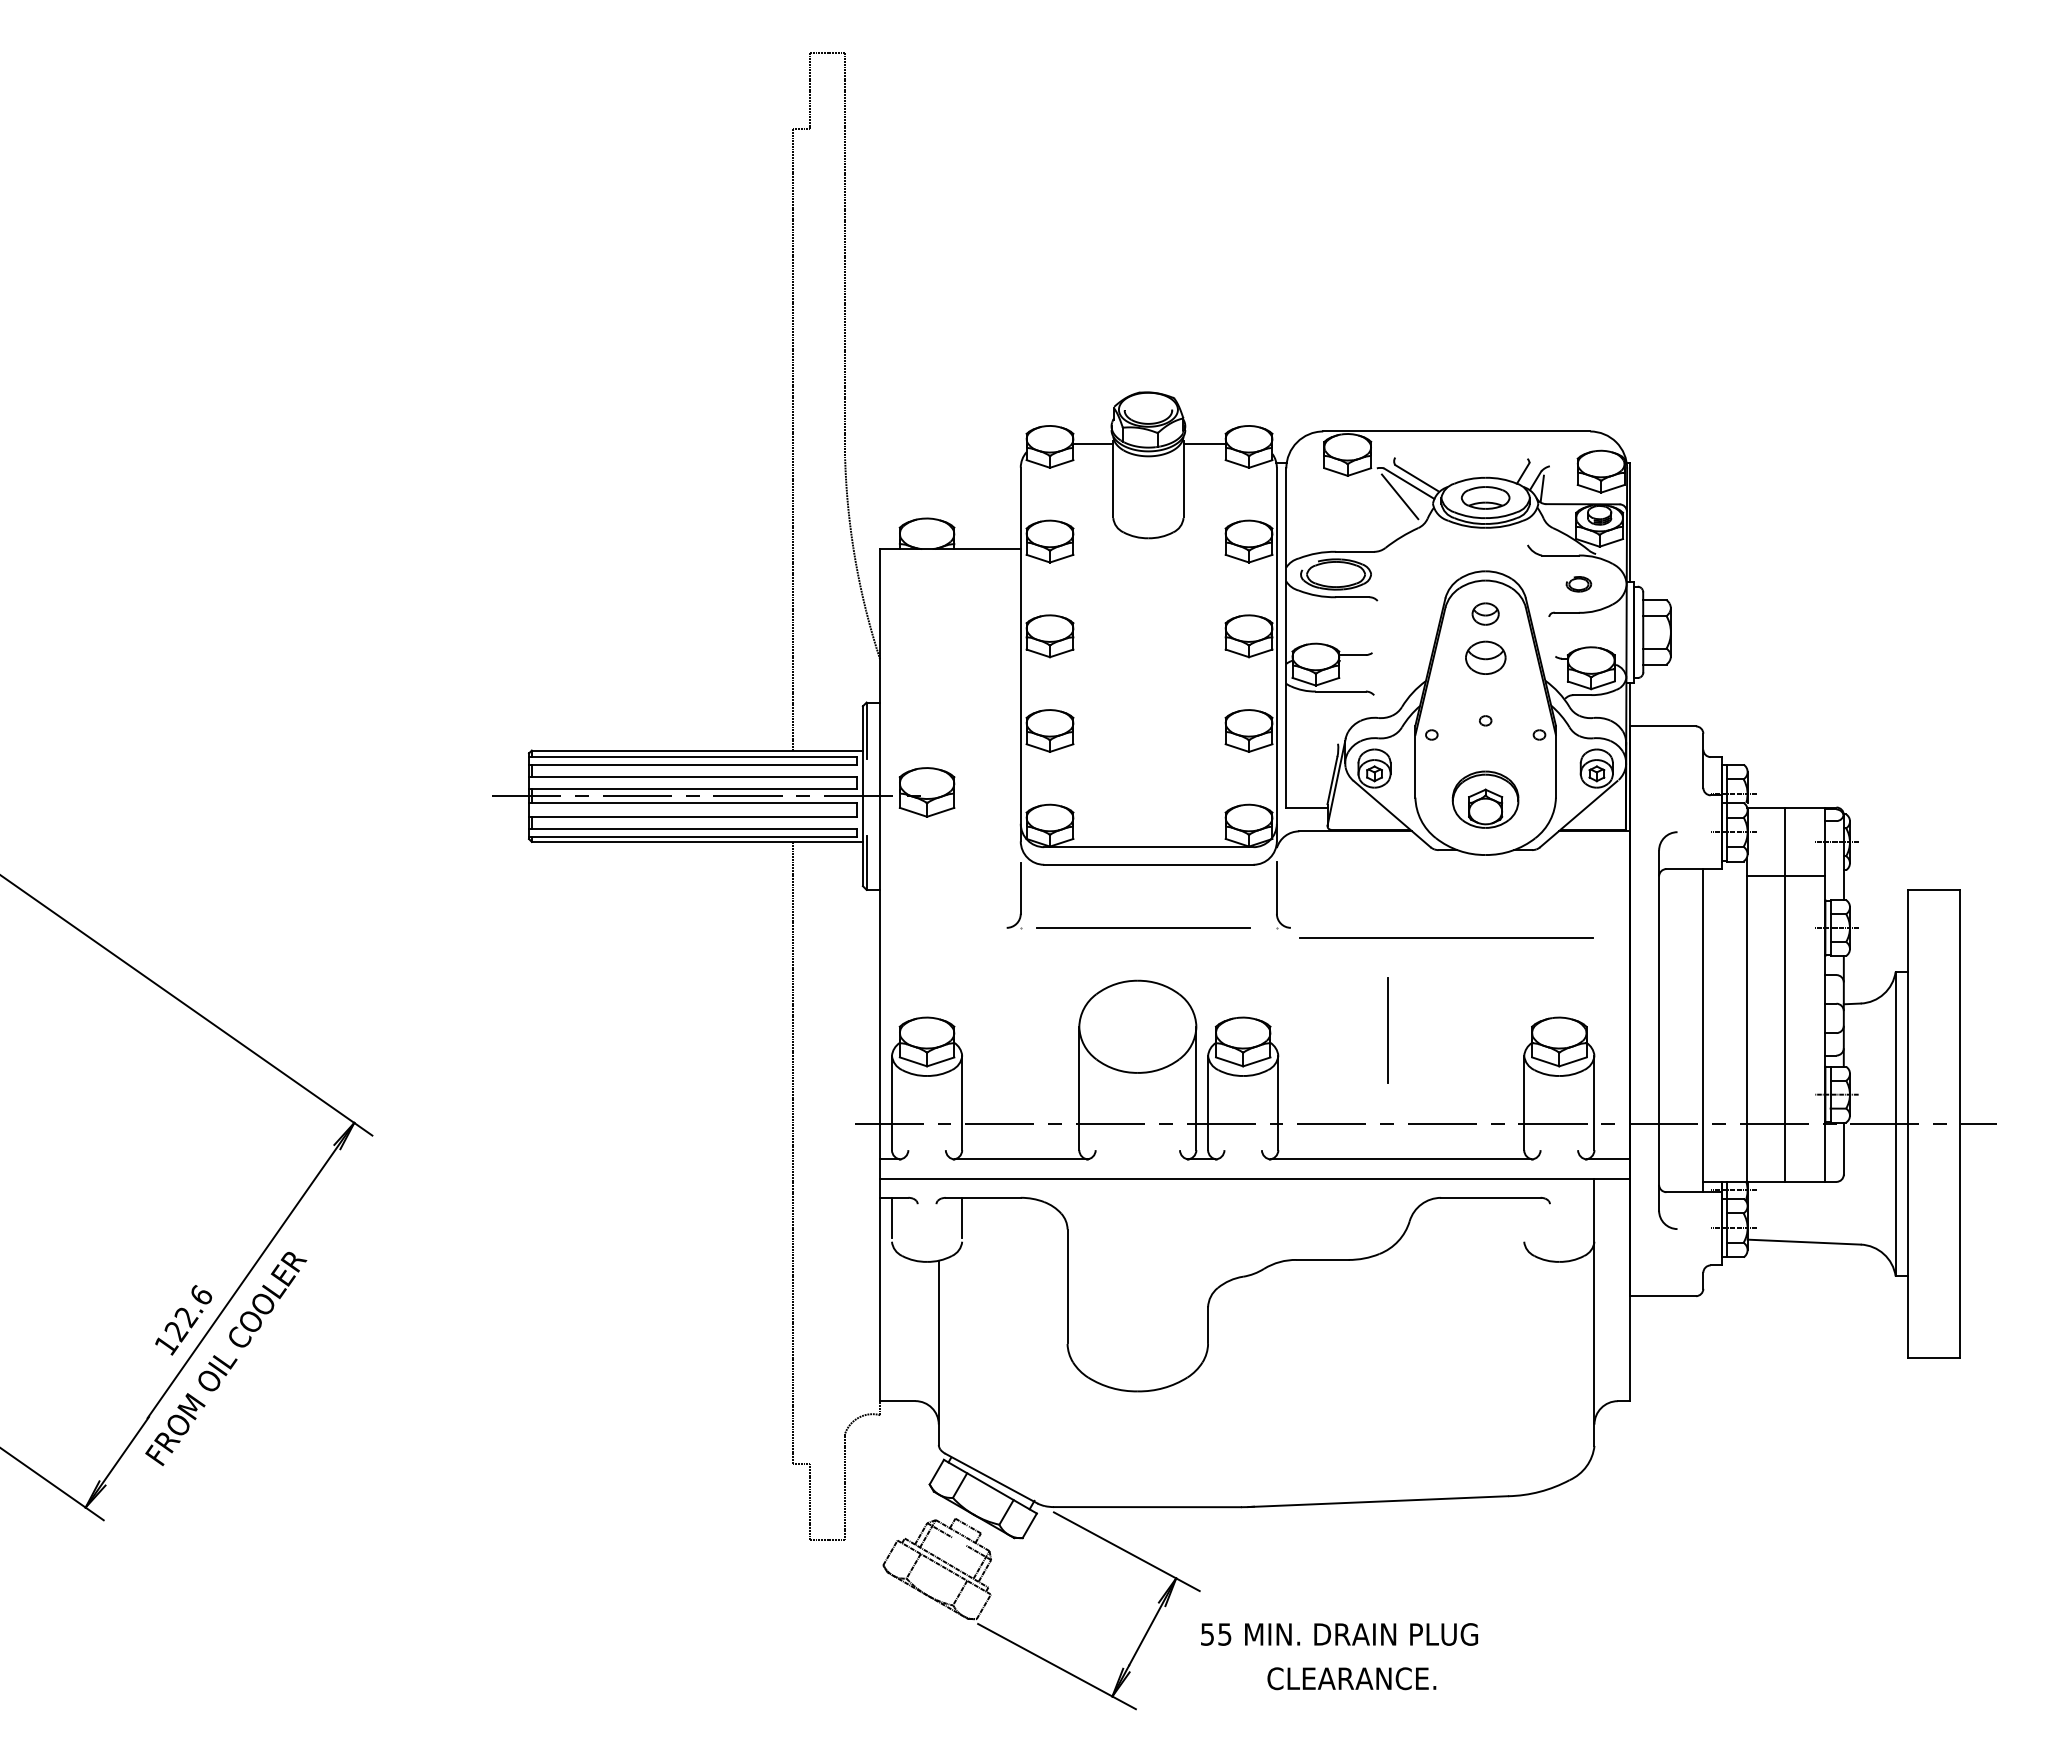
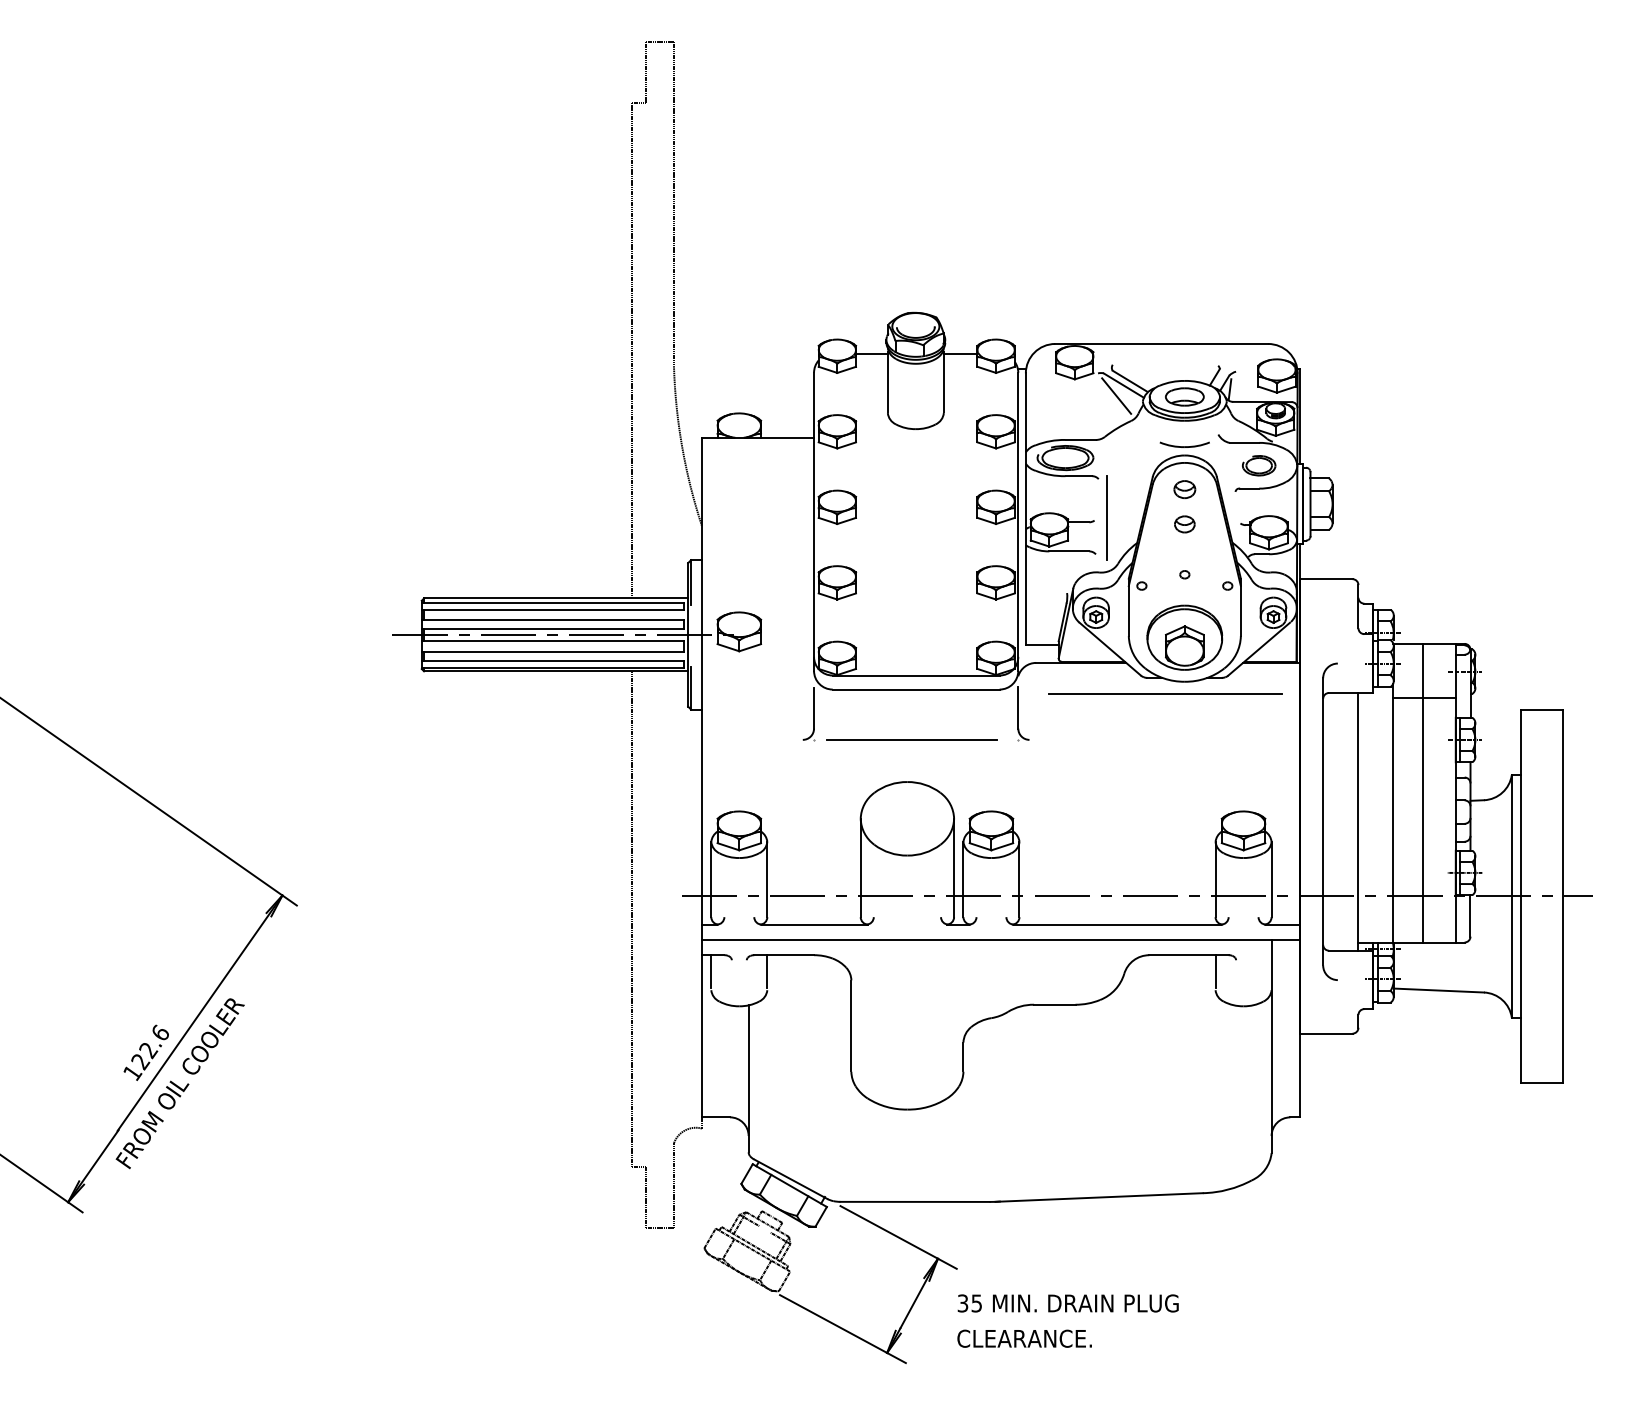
part: (1485, 557) -> (1184, 444), added
part: (1578, 584) -> (1258, 466), size x1.67
part: (1485, 657) -> (1184, 524), size x0.62
part: (1485, 799) -> (1184, 637), size x1.43
line: (1446, 937) -> (1165, 694), moved
line: (1387, 1030) -> (1106, 517), moved
line: (1524, 1217) -> (1215, 970), added
text: (1207, 1634) -> (962, 1303), 55 -> 35
text: (1351, 1678) -> (1024, 1338), moved

